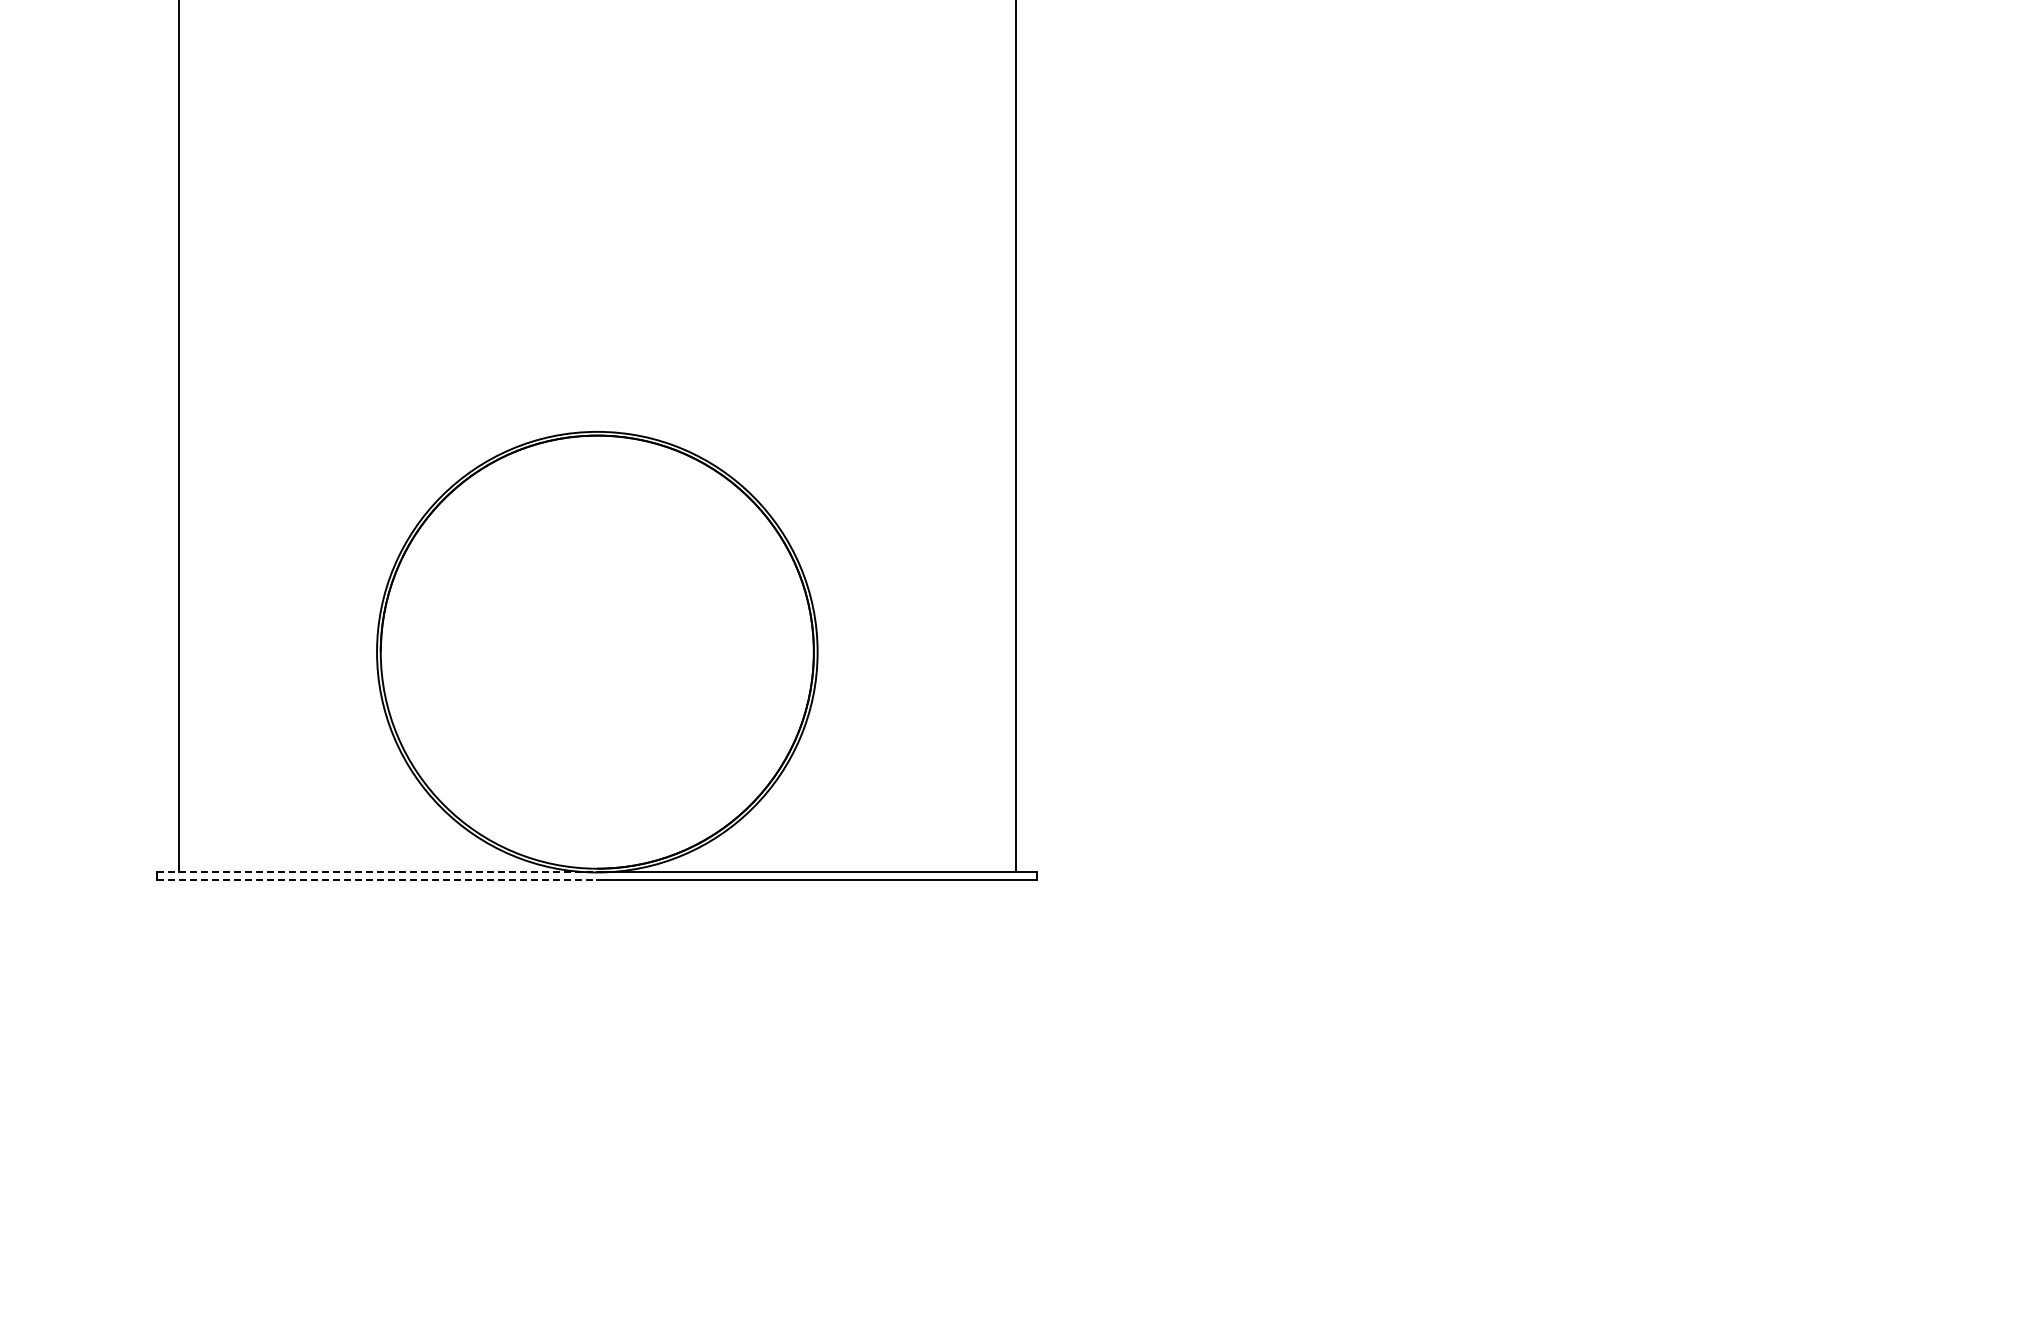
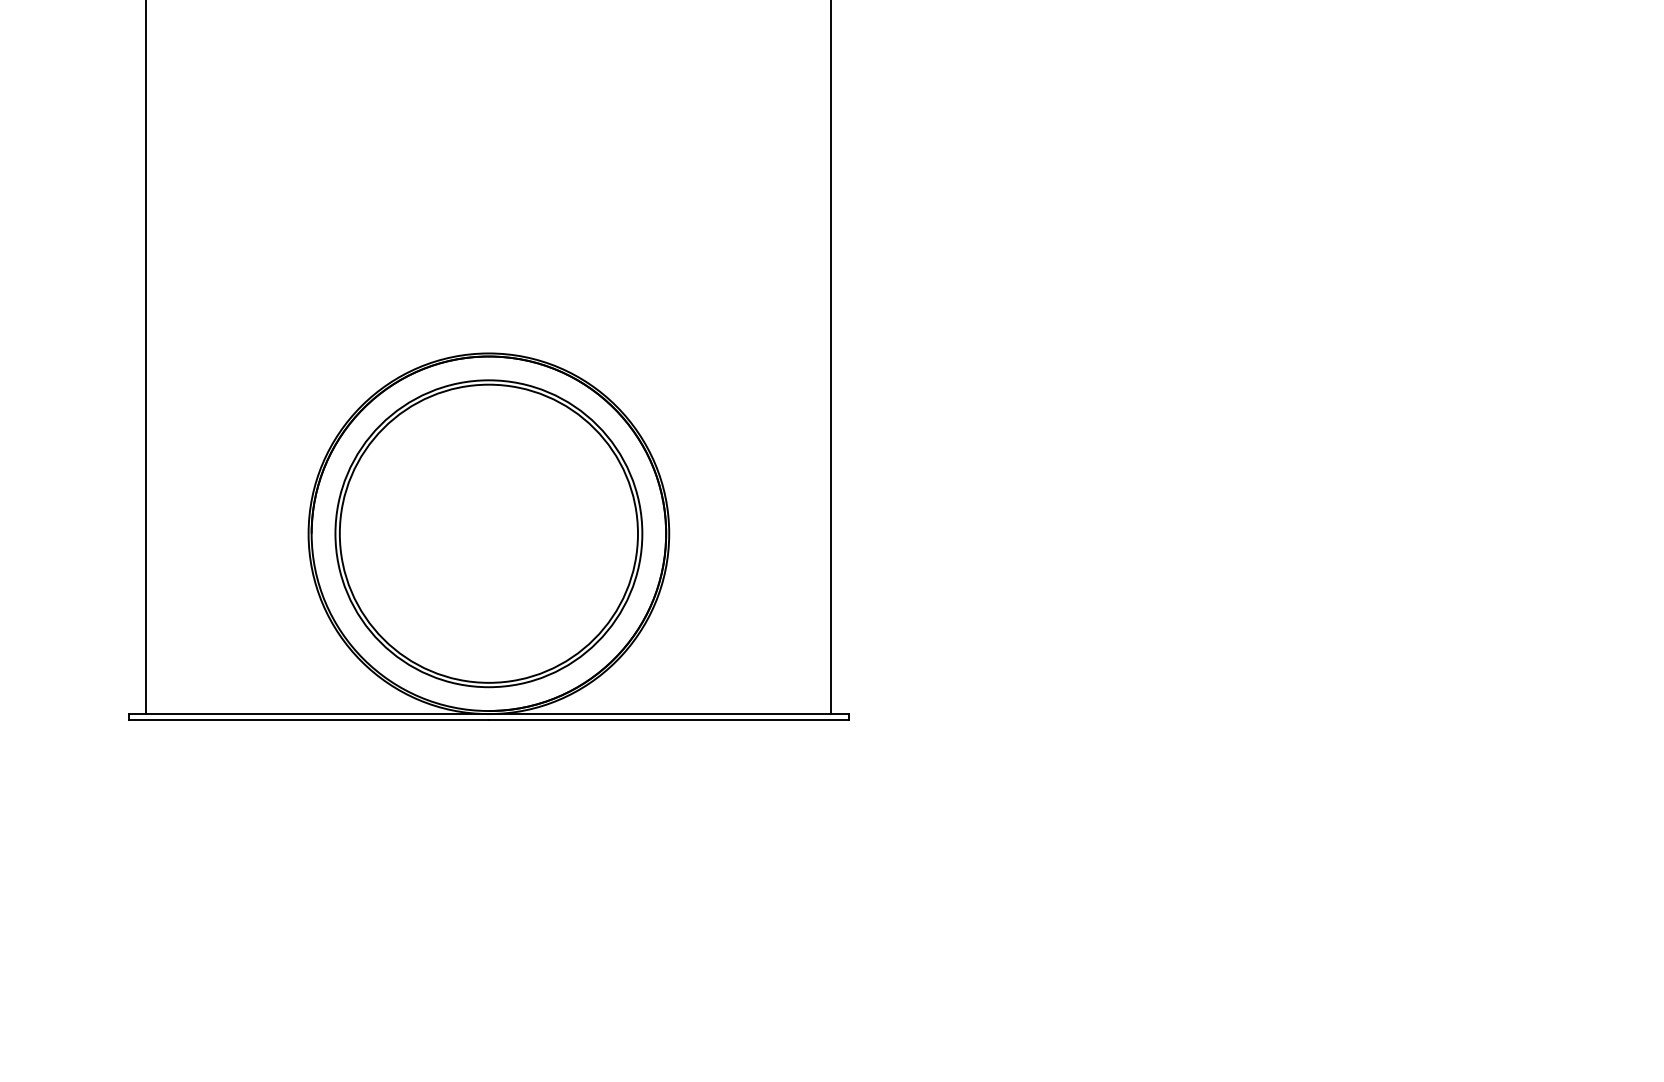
part: (597, 651) -> (489, 533), added
line: (377, 872) -> (308, 714), dashed -> solid
line: (377, 880) -> (308, 720), dashed -> solid

